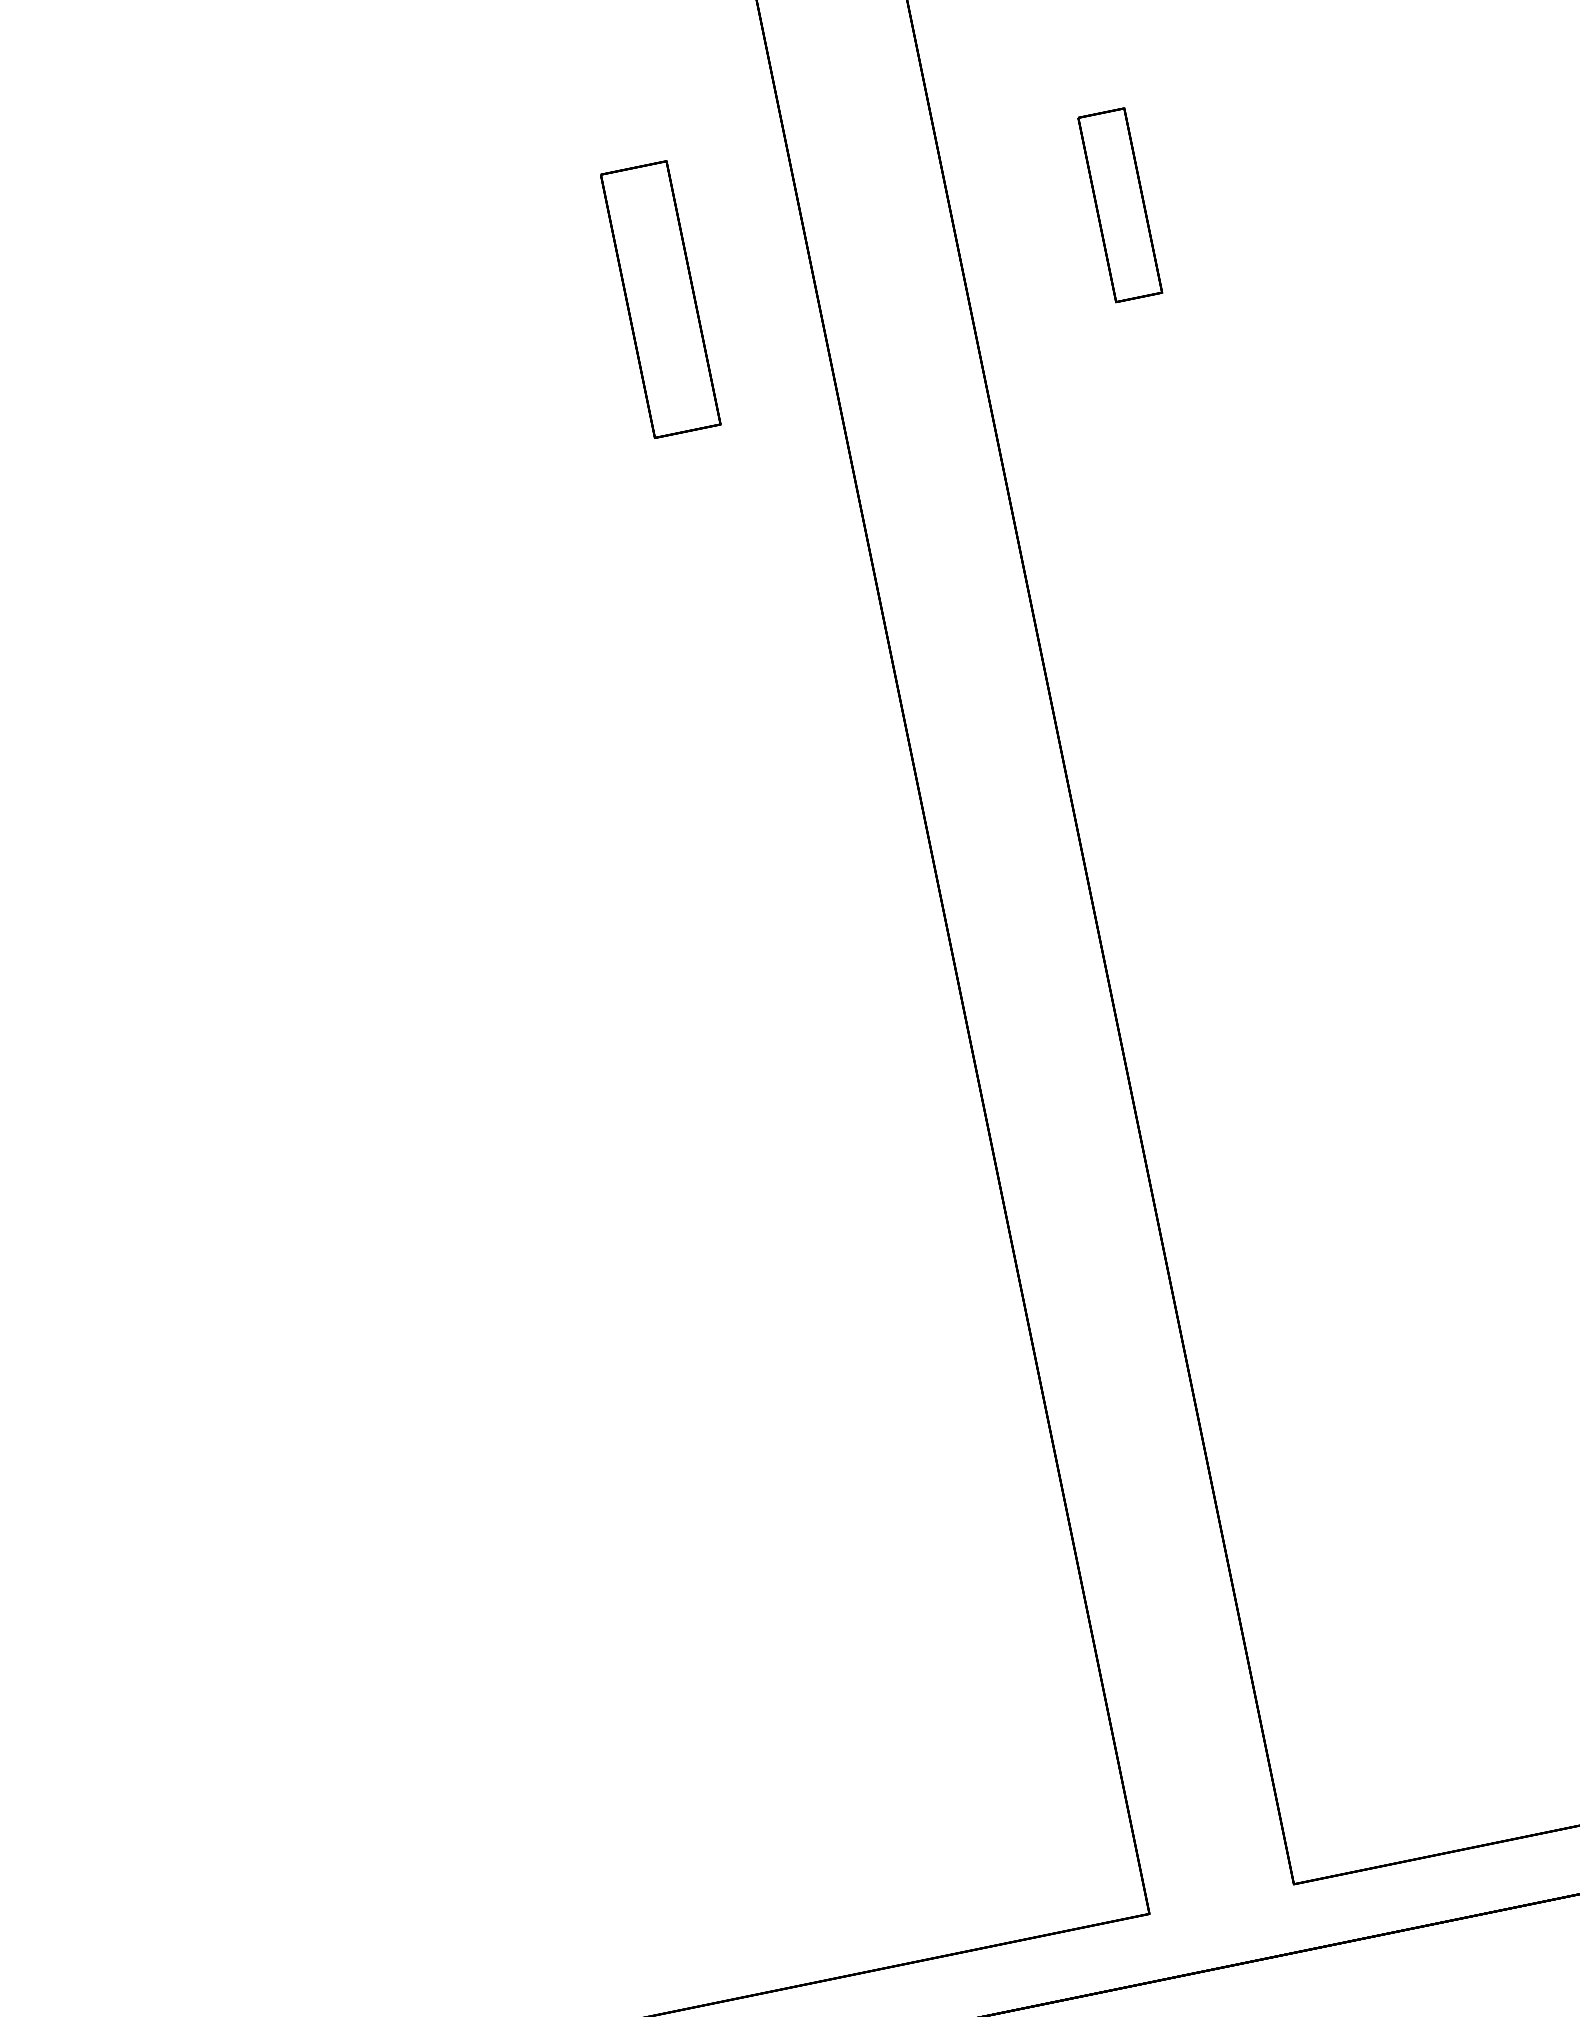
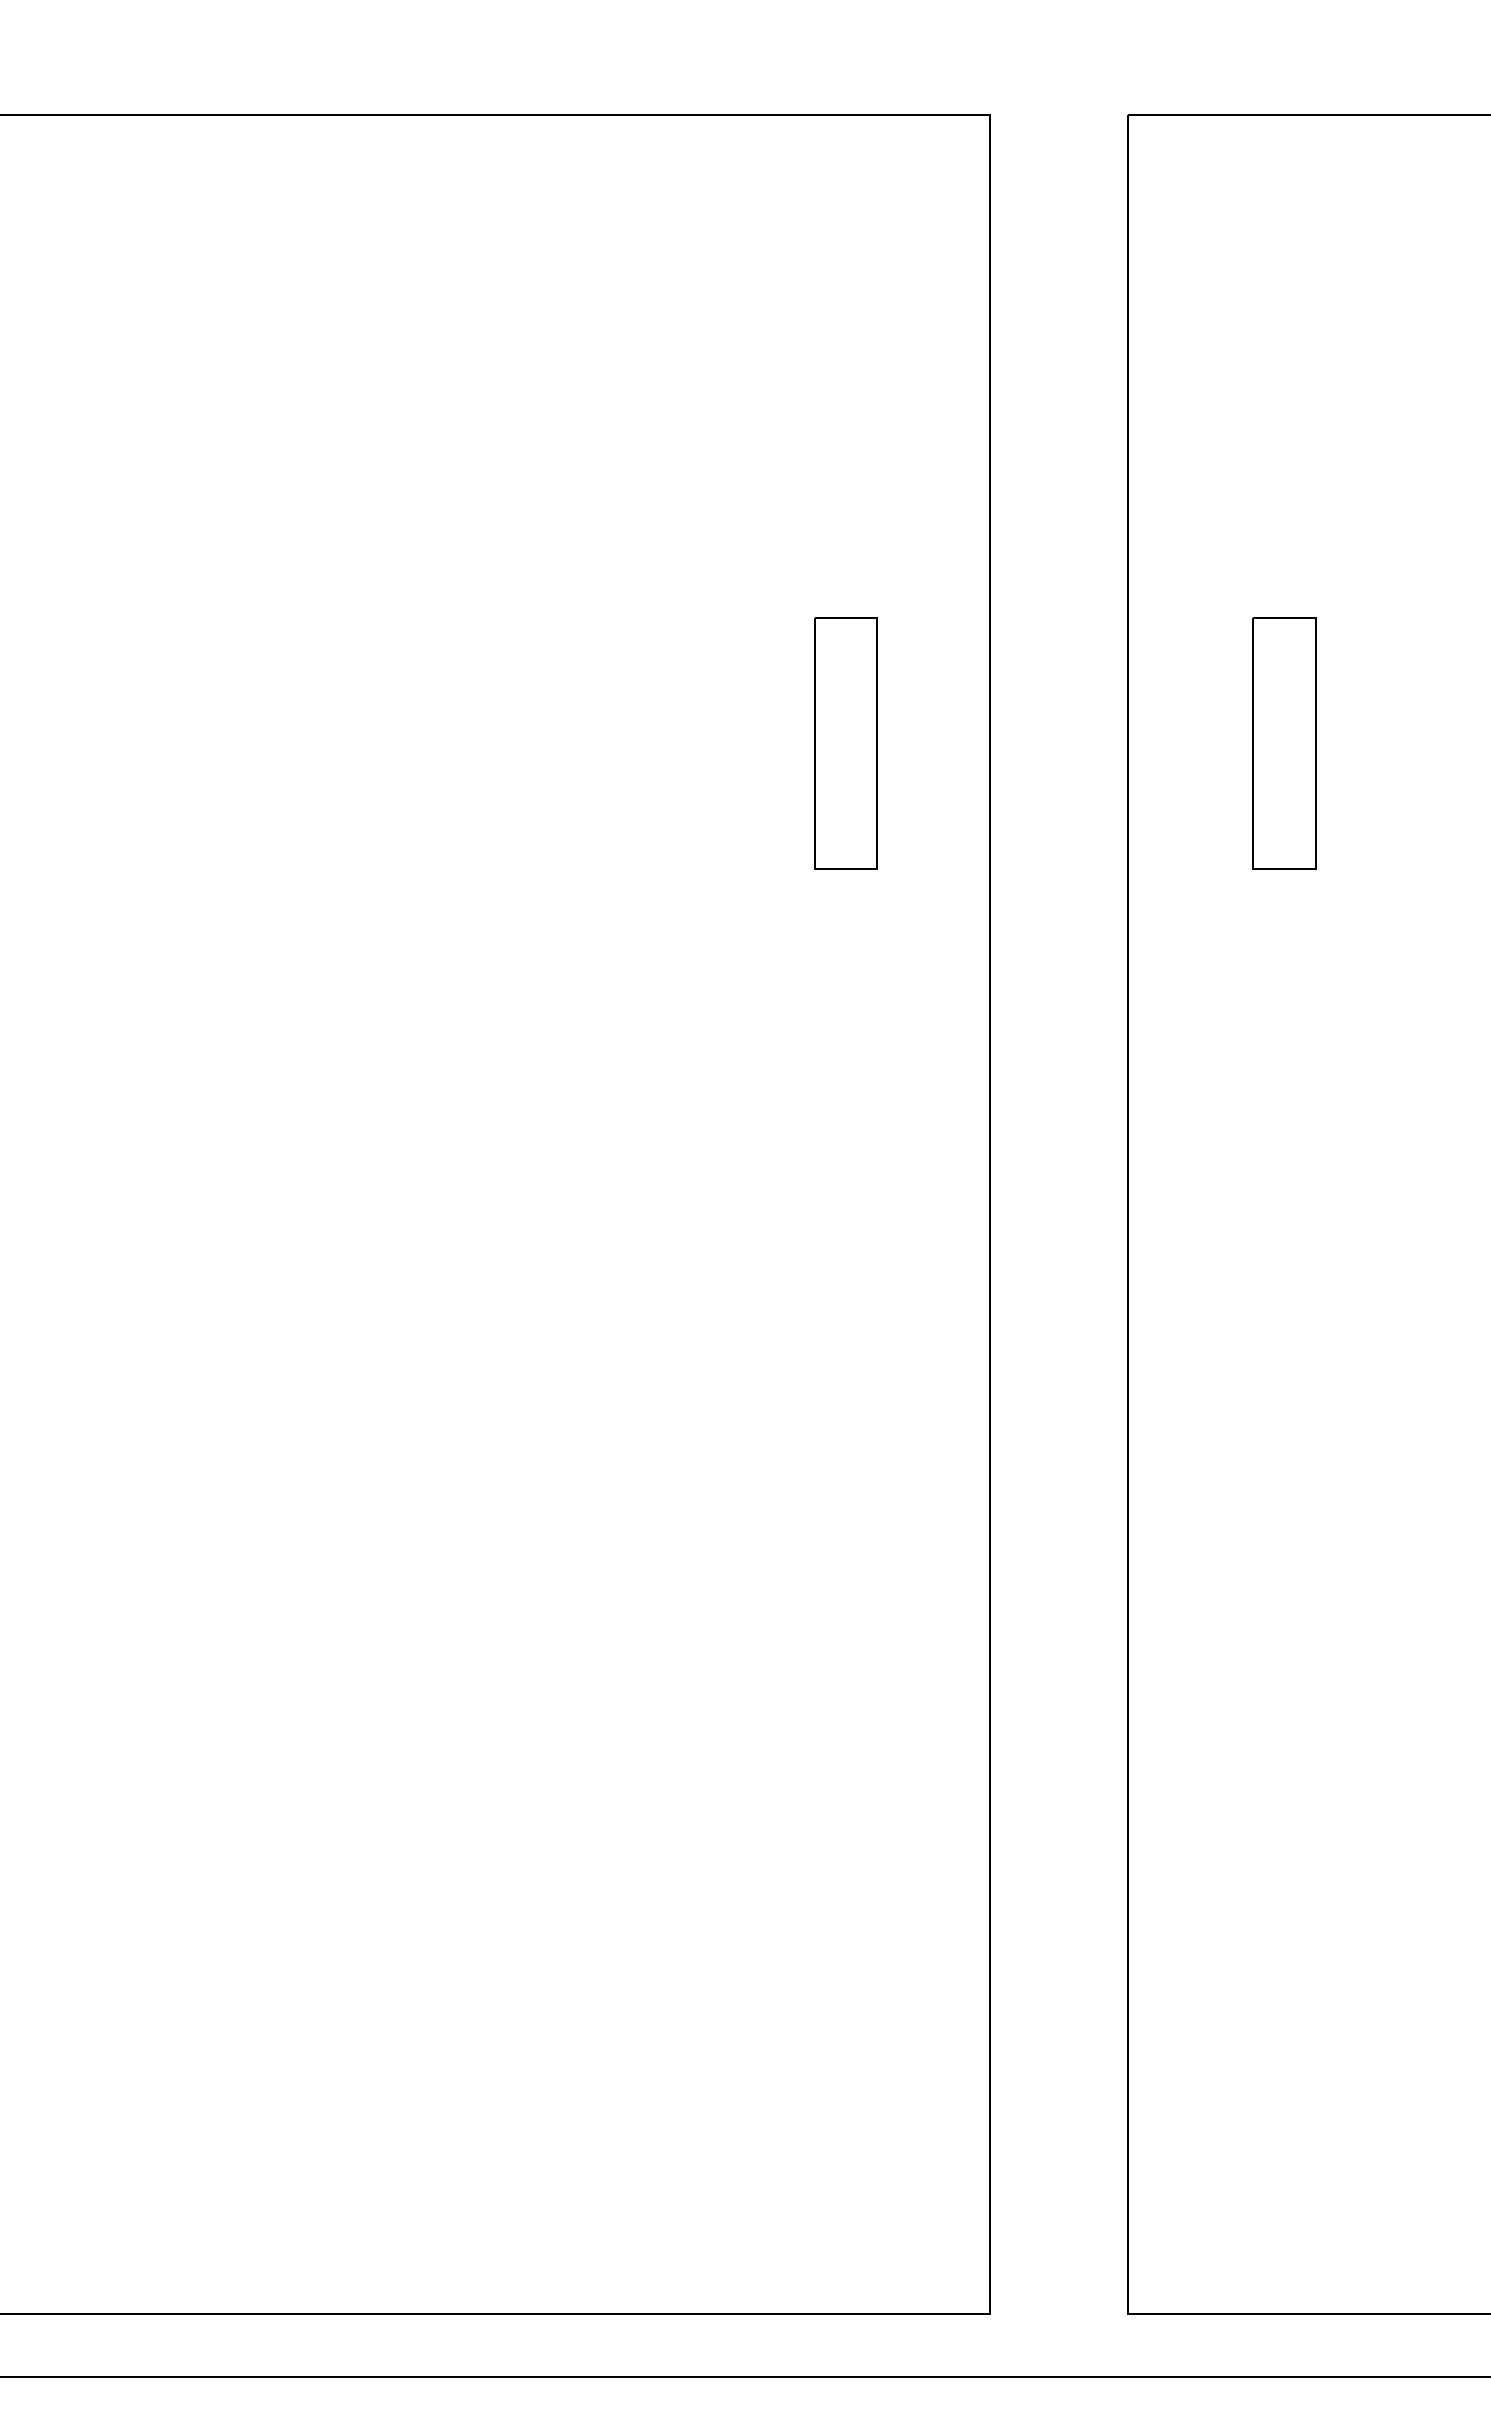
part: (1120, 205) -> (1284, 743), size x1.43

